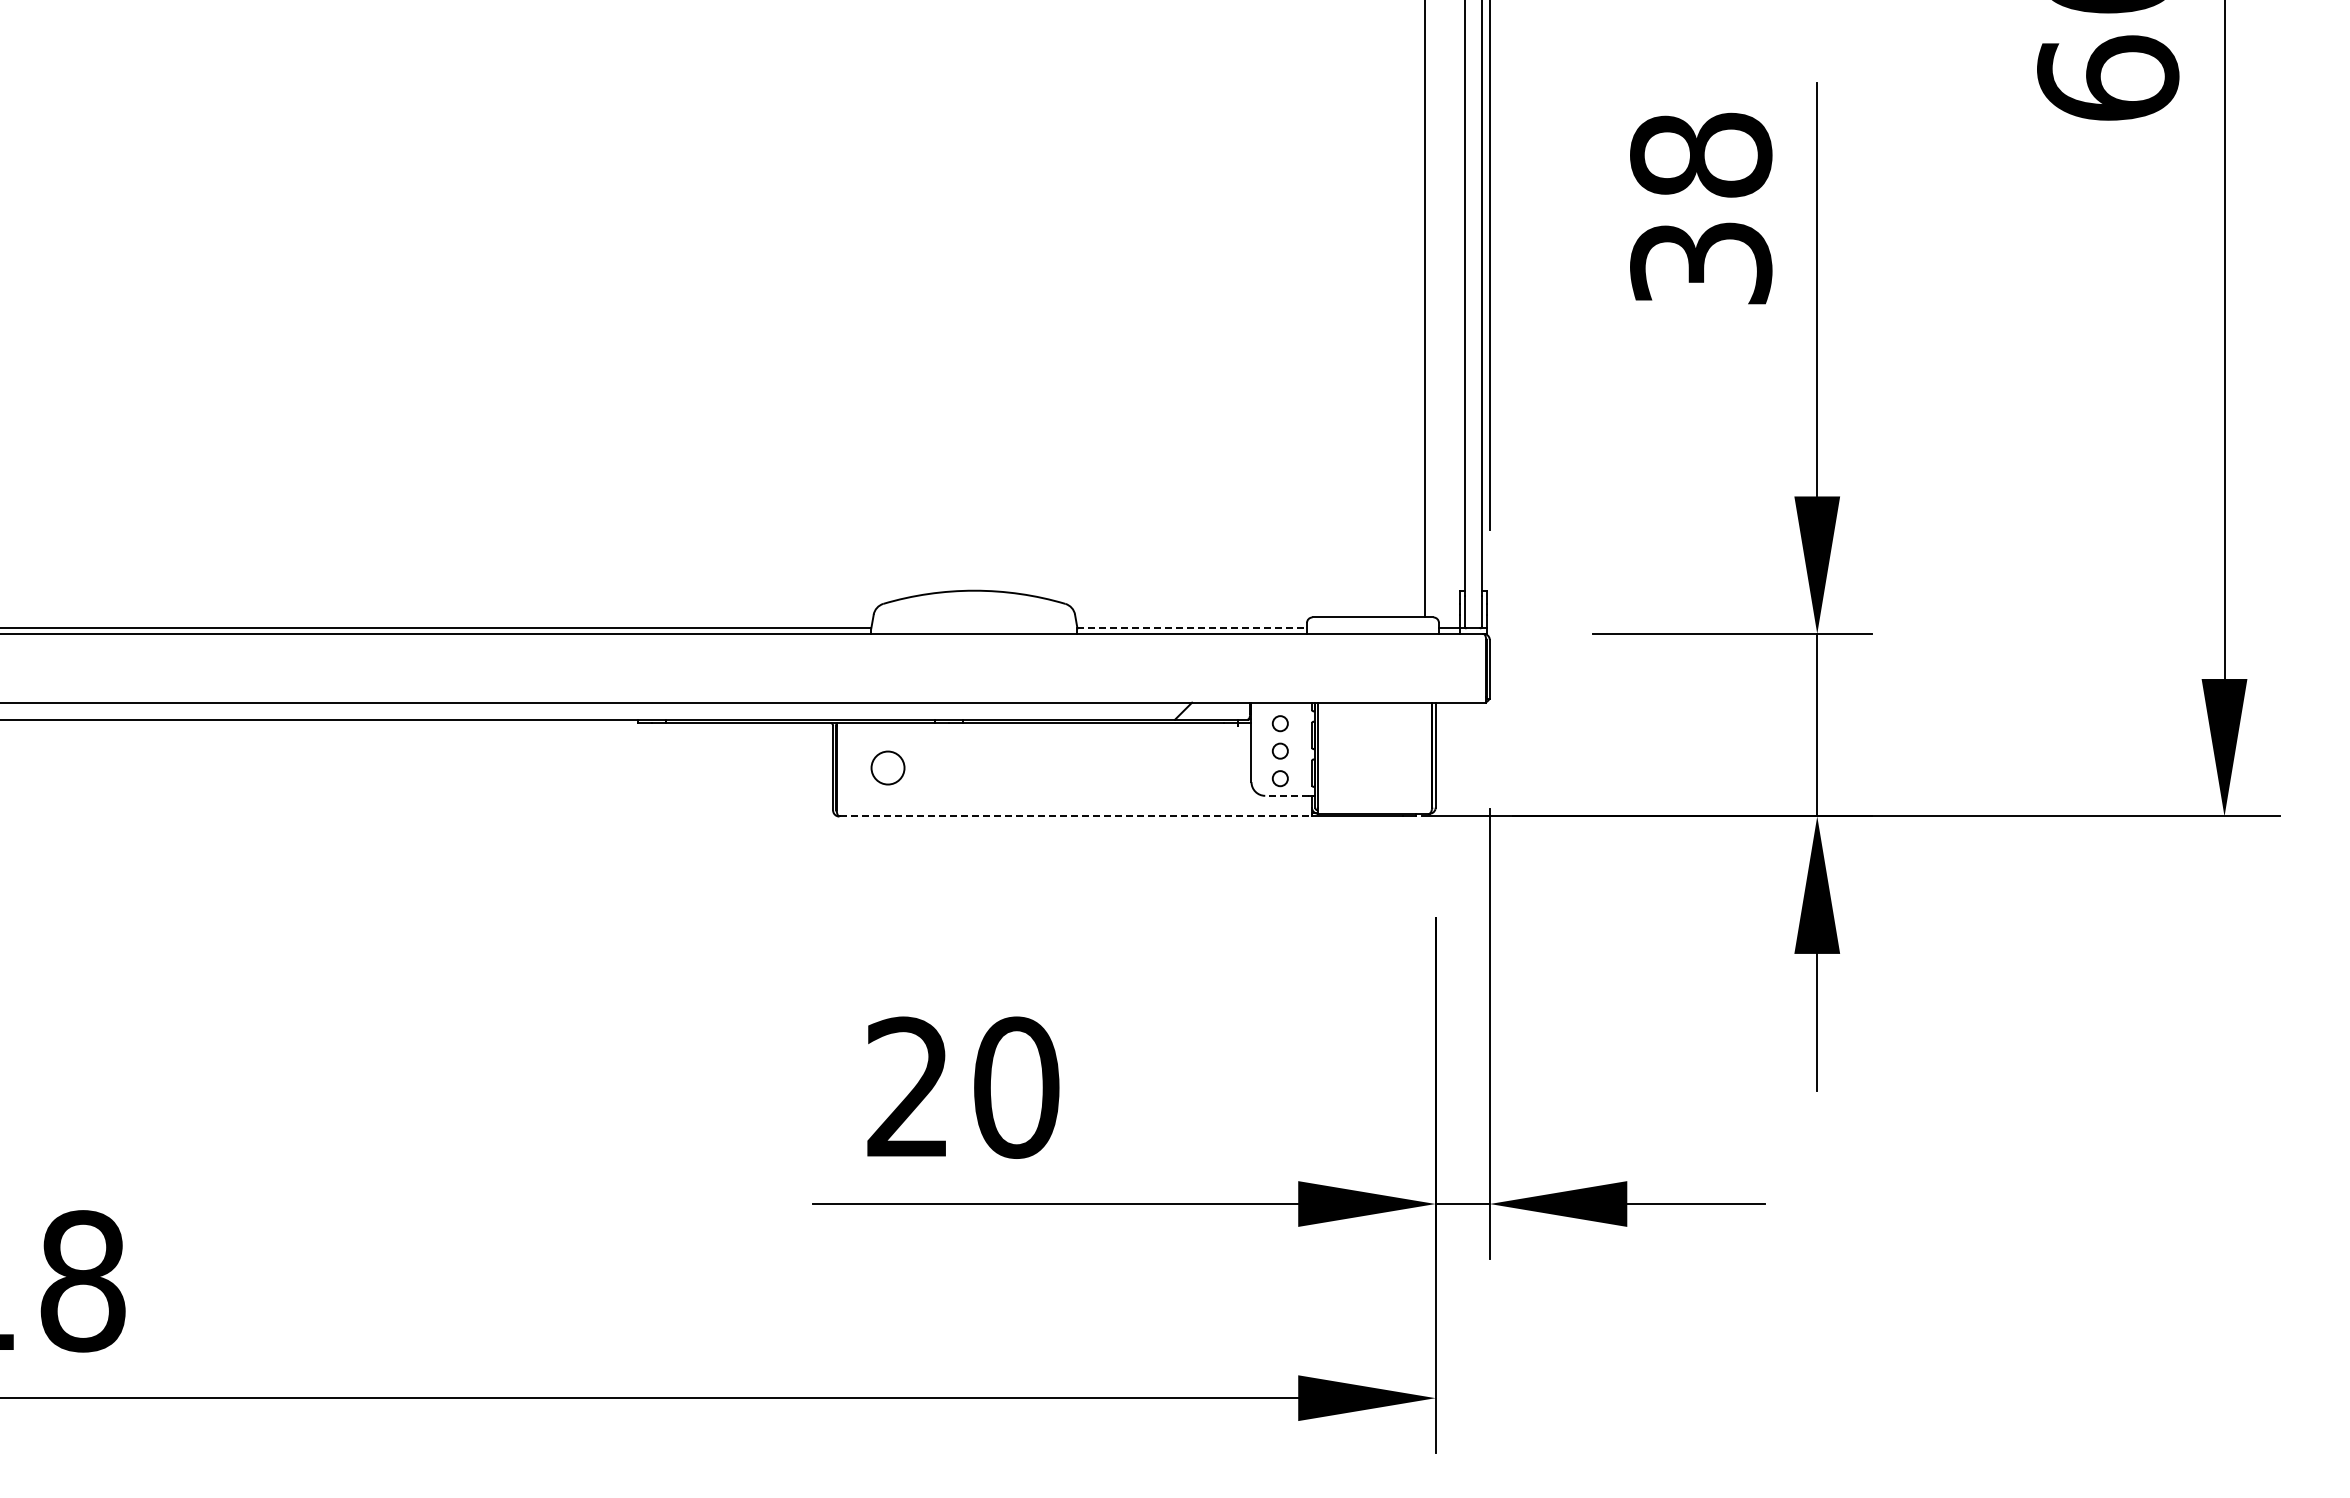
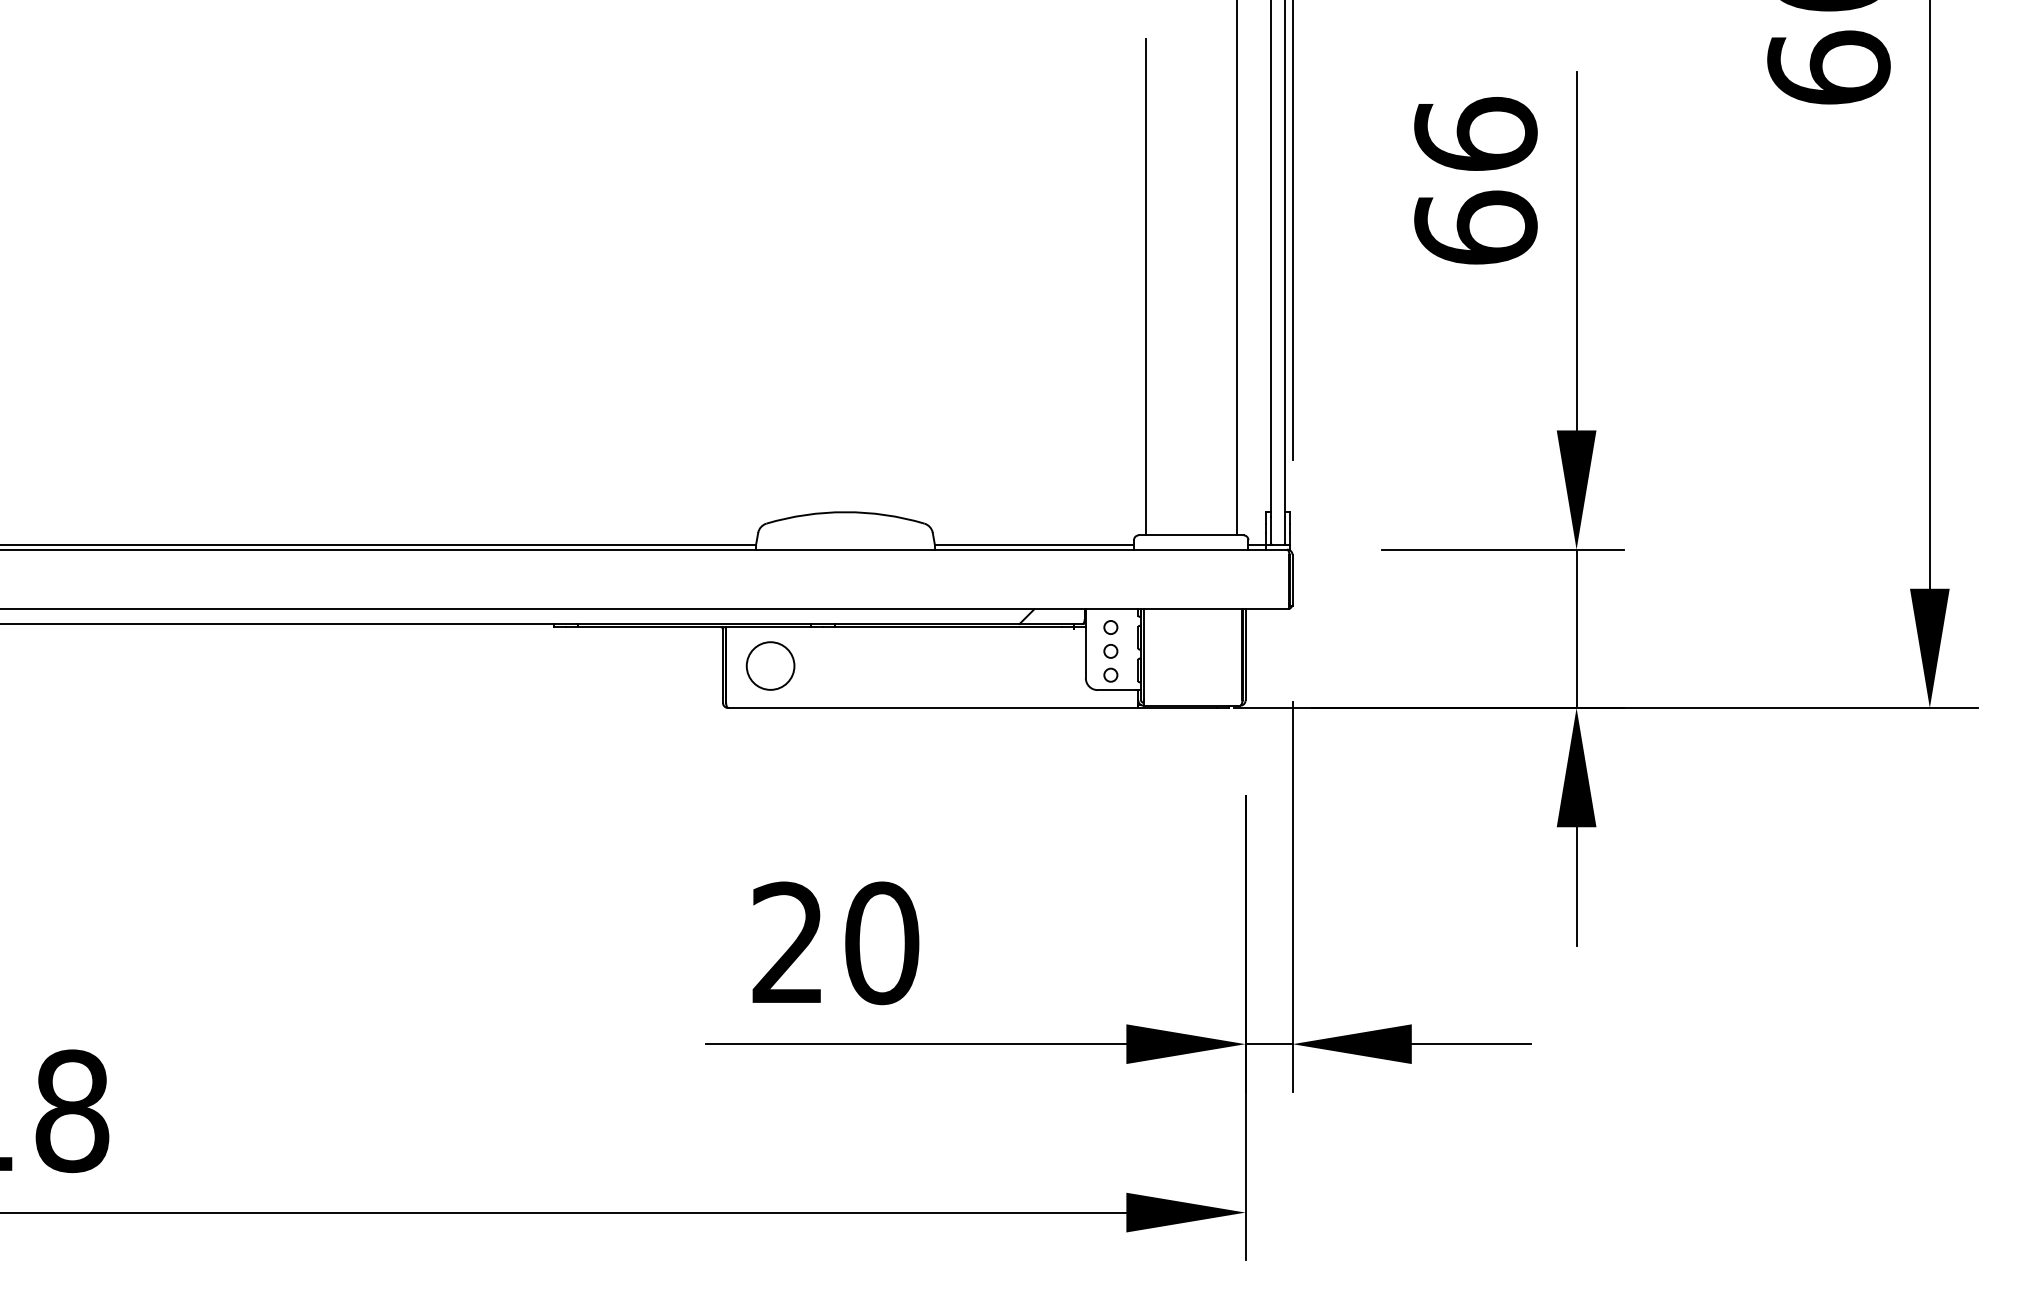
text: (1701, 208) -> (1476, 180), 38 -> 66
line: (1320, 330) -> (1145, 286), added
line: (1192, 628) -> (1034, 544), dashed -> solid
circle: (887, 767) -> (770, 665), size x1.67
line: (1287, 795) -> (1117, 689), dashed -> solid
line: (1076, 816) -> (934, 708), dashed -> solid

